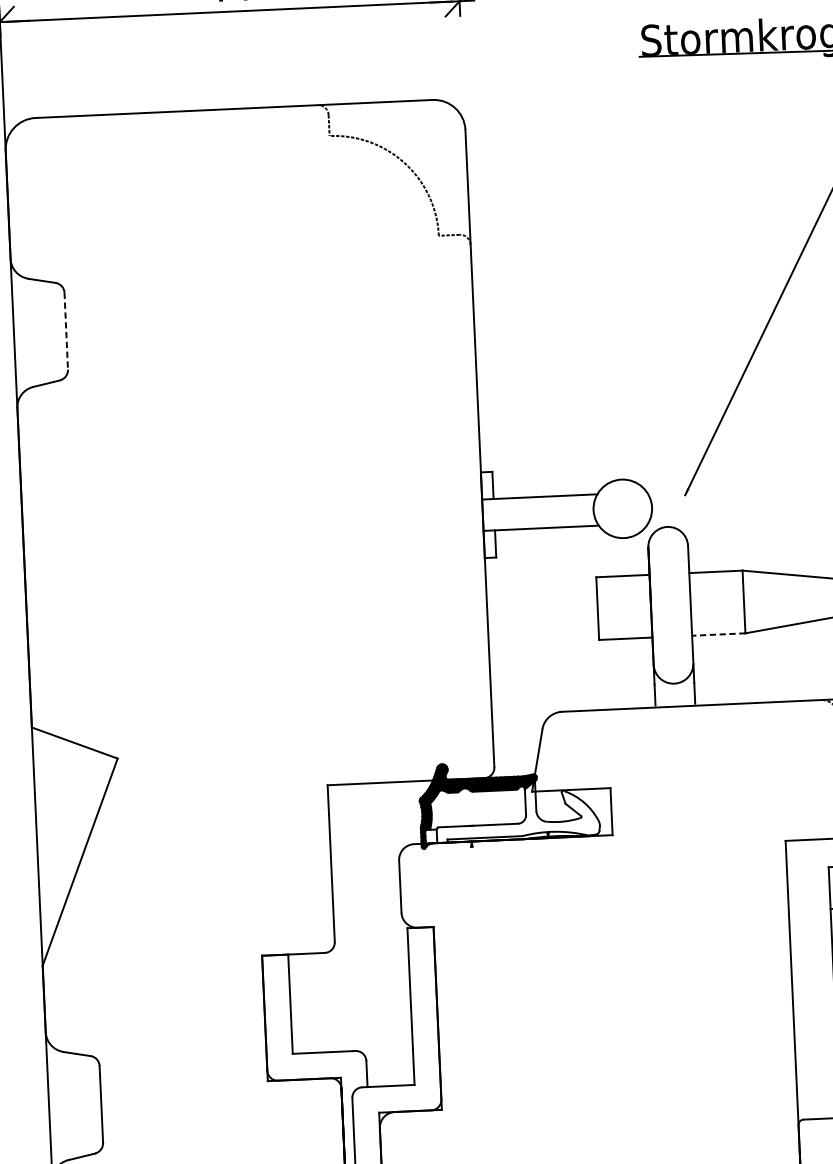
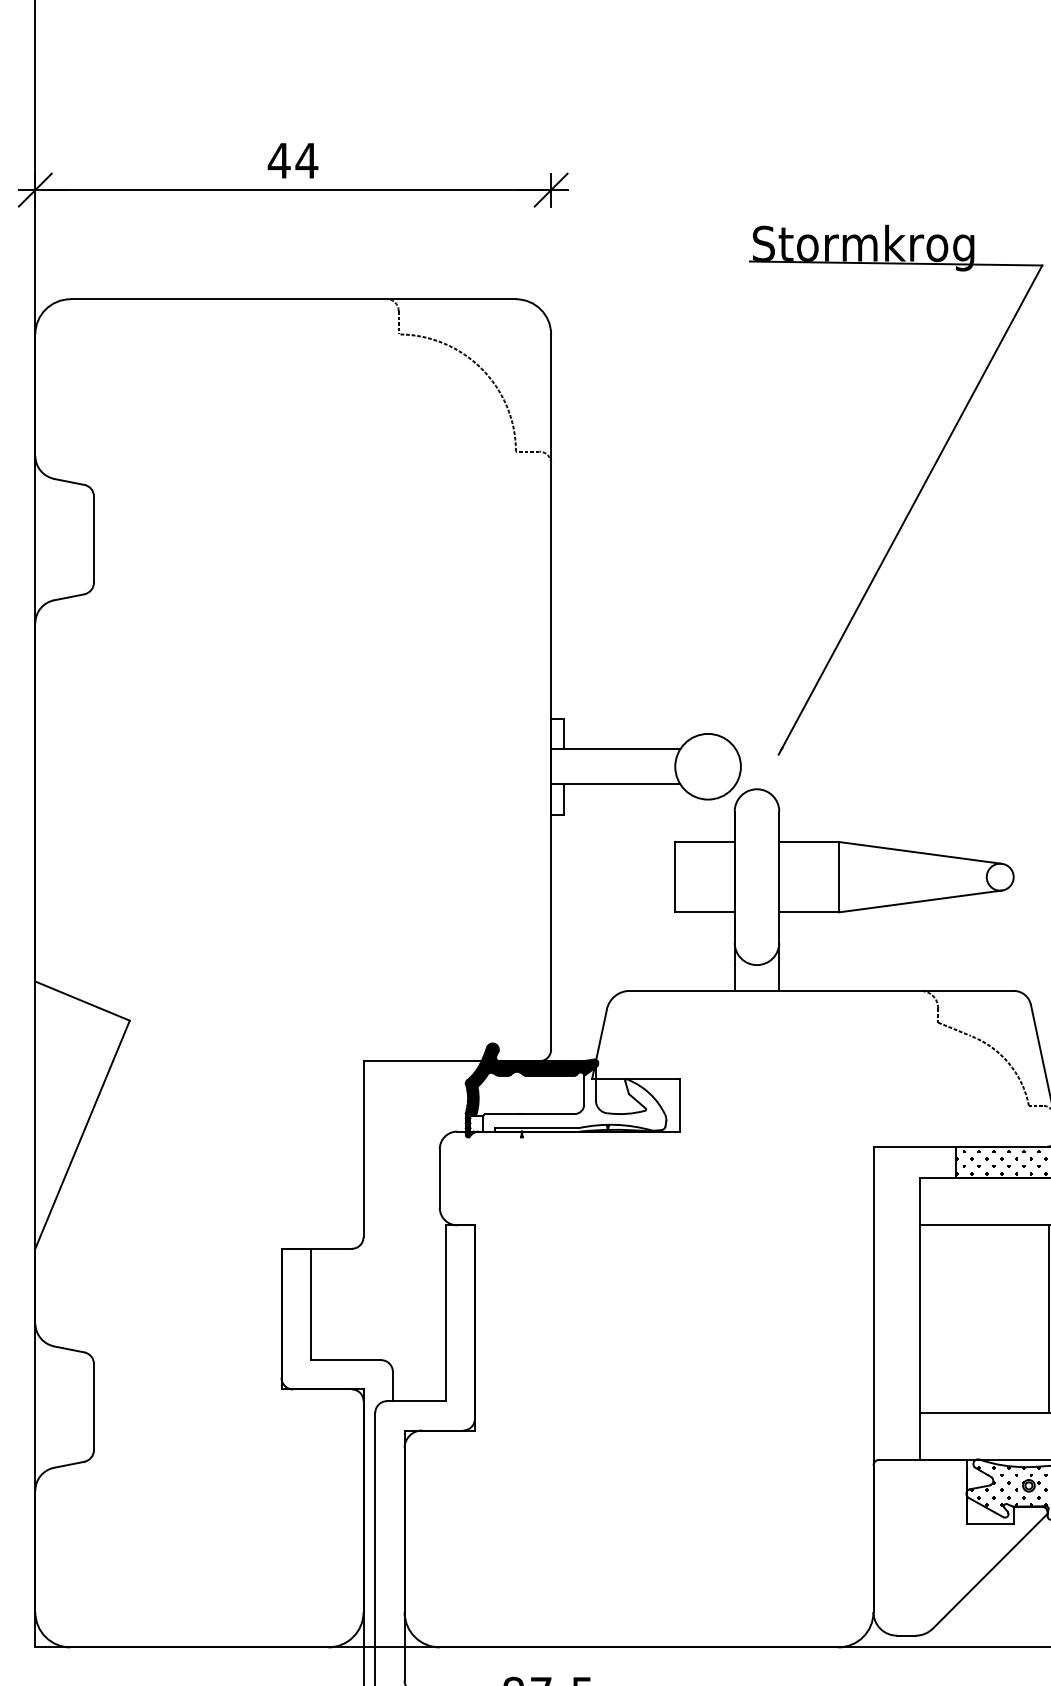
line: (65, 332) -> (93, 540), dashed -> solid
line: (719, 634) -> (809, 912), dashed -> solid

